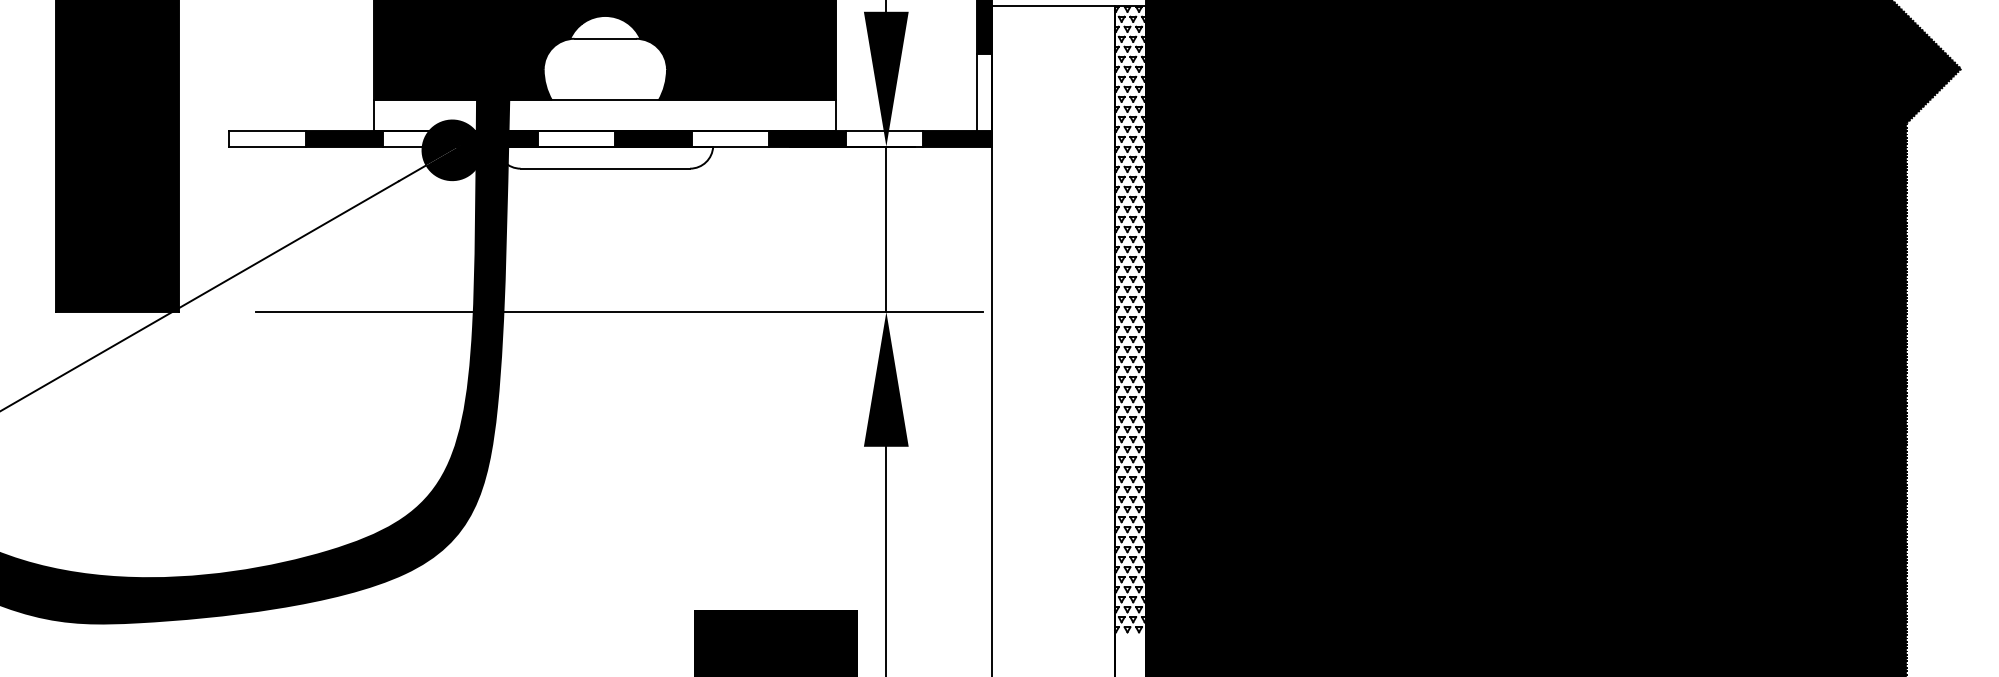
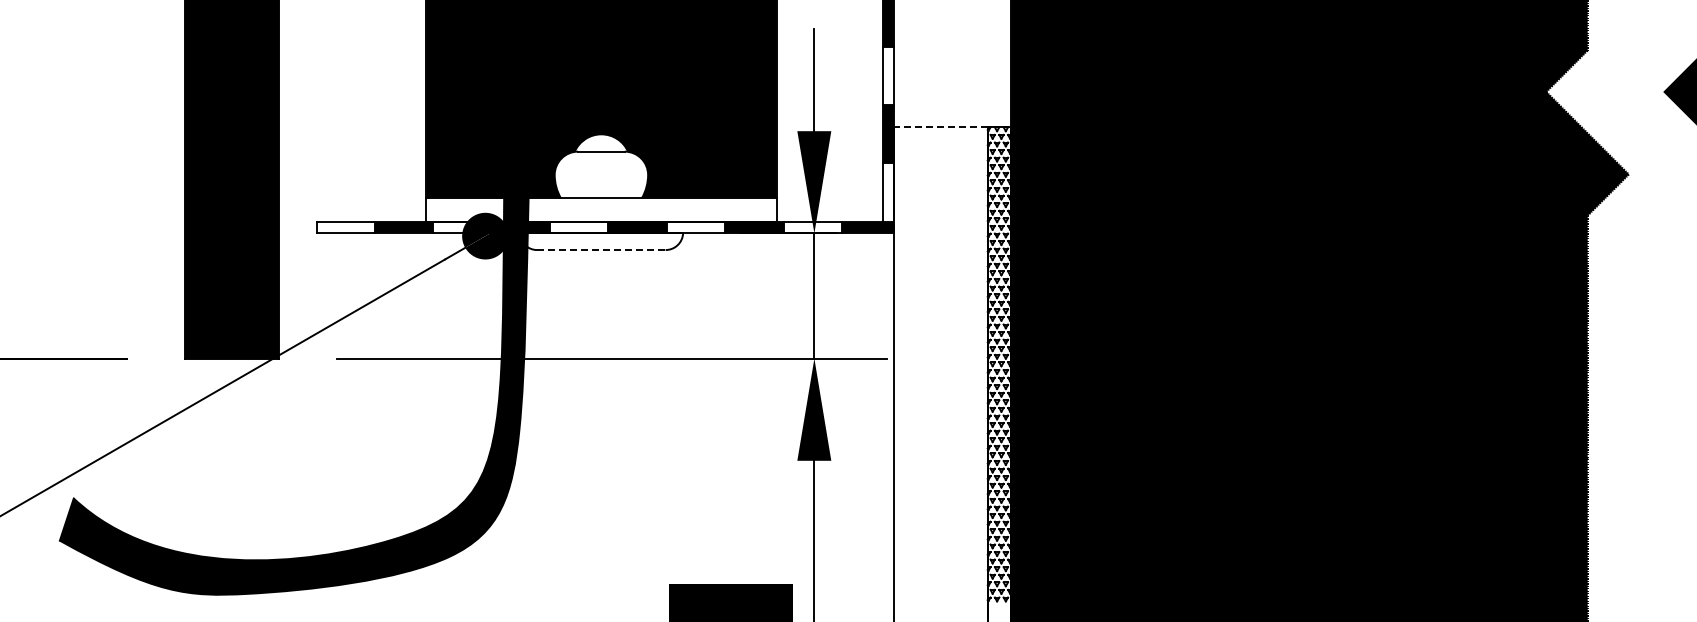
line: (1054, 5) -> (941, 126), solid -> dashed
line: (605, 169) -> (601, 250), solid -> dashed

